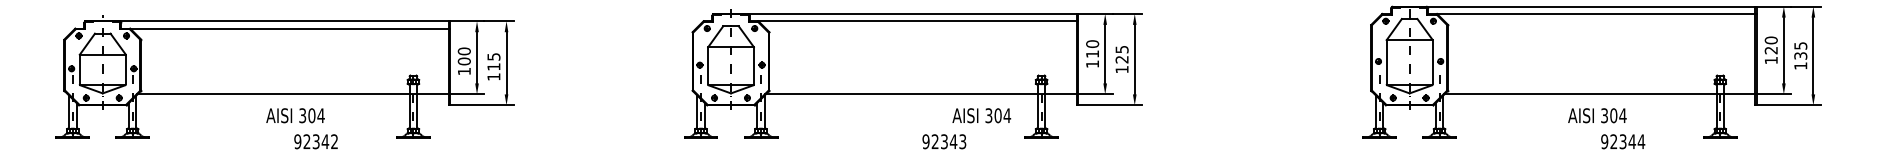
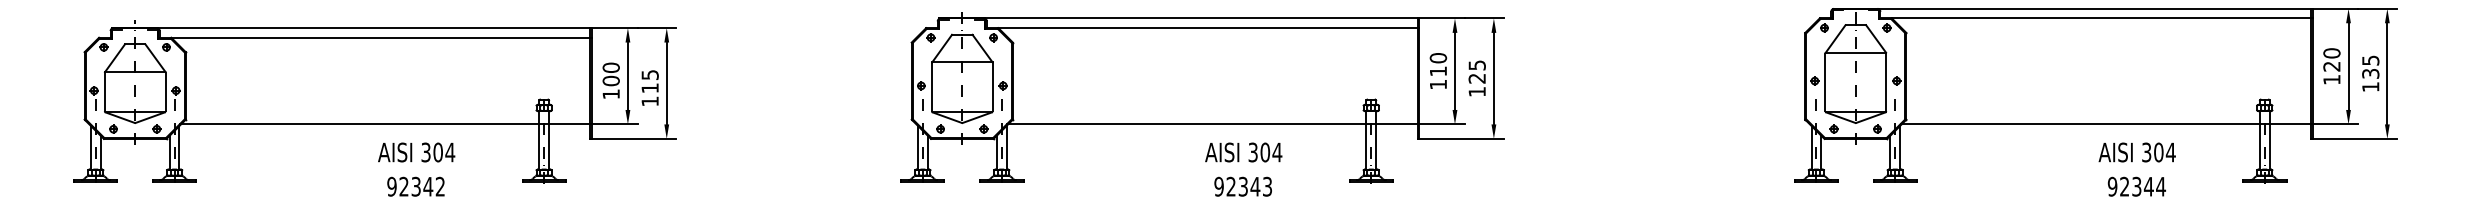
text: (295, 115) -> (416, 152), moved
text: (981, 115) -> (1243, 152), moved
text: (1597, 115) -> (2137, 152), moved

